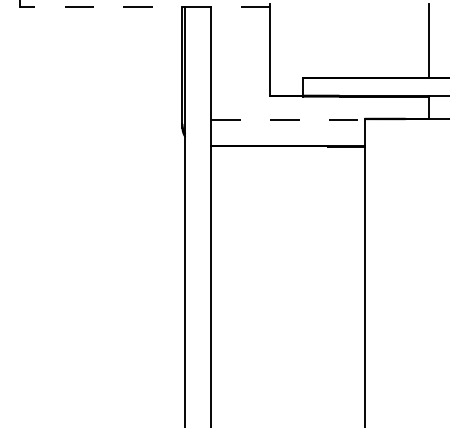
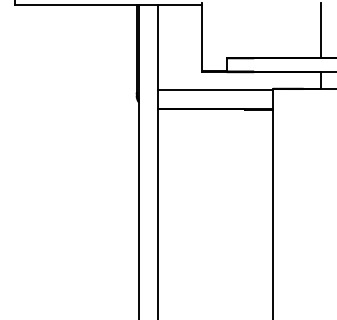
line: (144, 7) -> (108, 5), dashed -> solid
line: (287, 119) -> (215, 89), dashed -> solid

